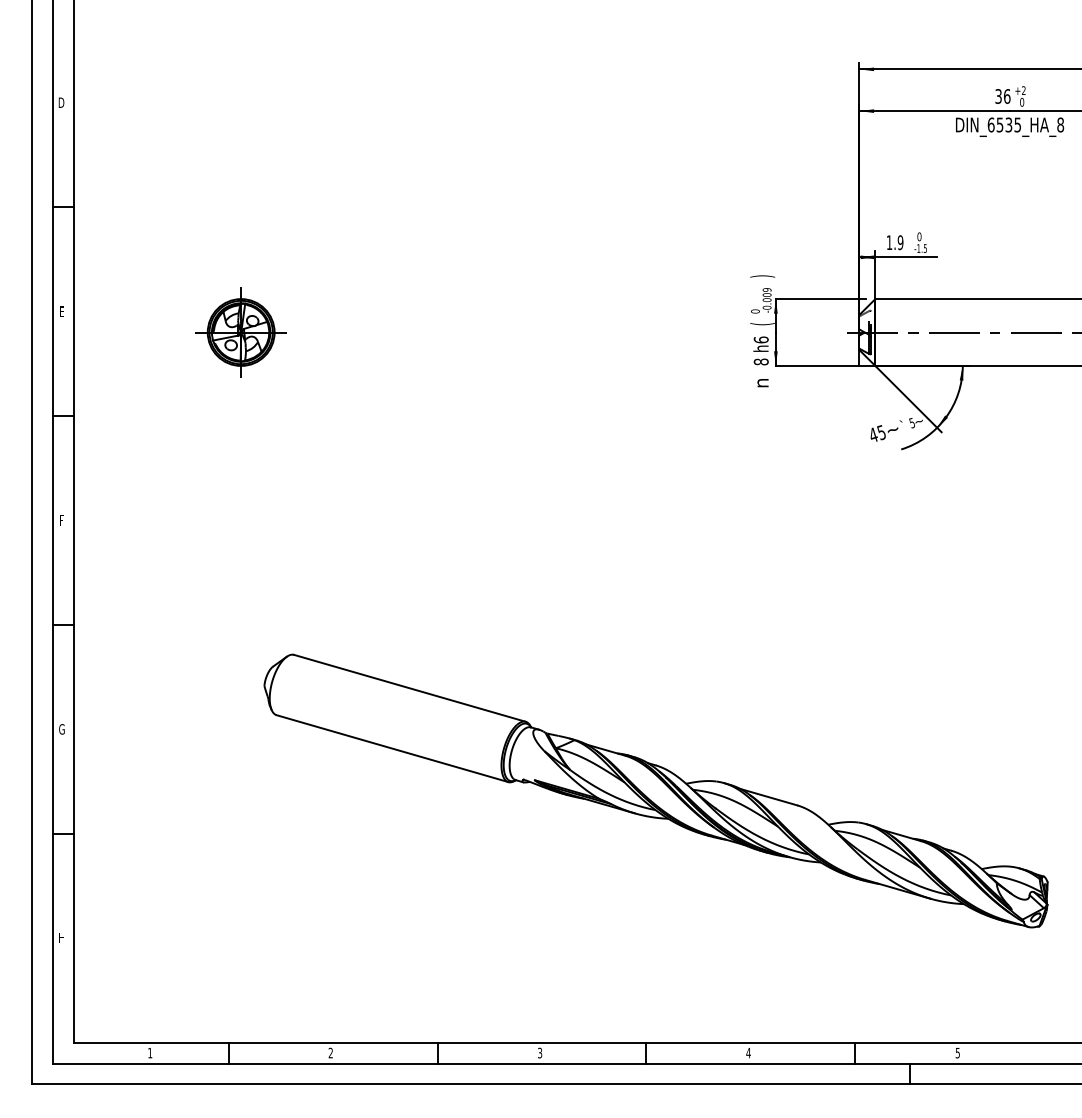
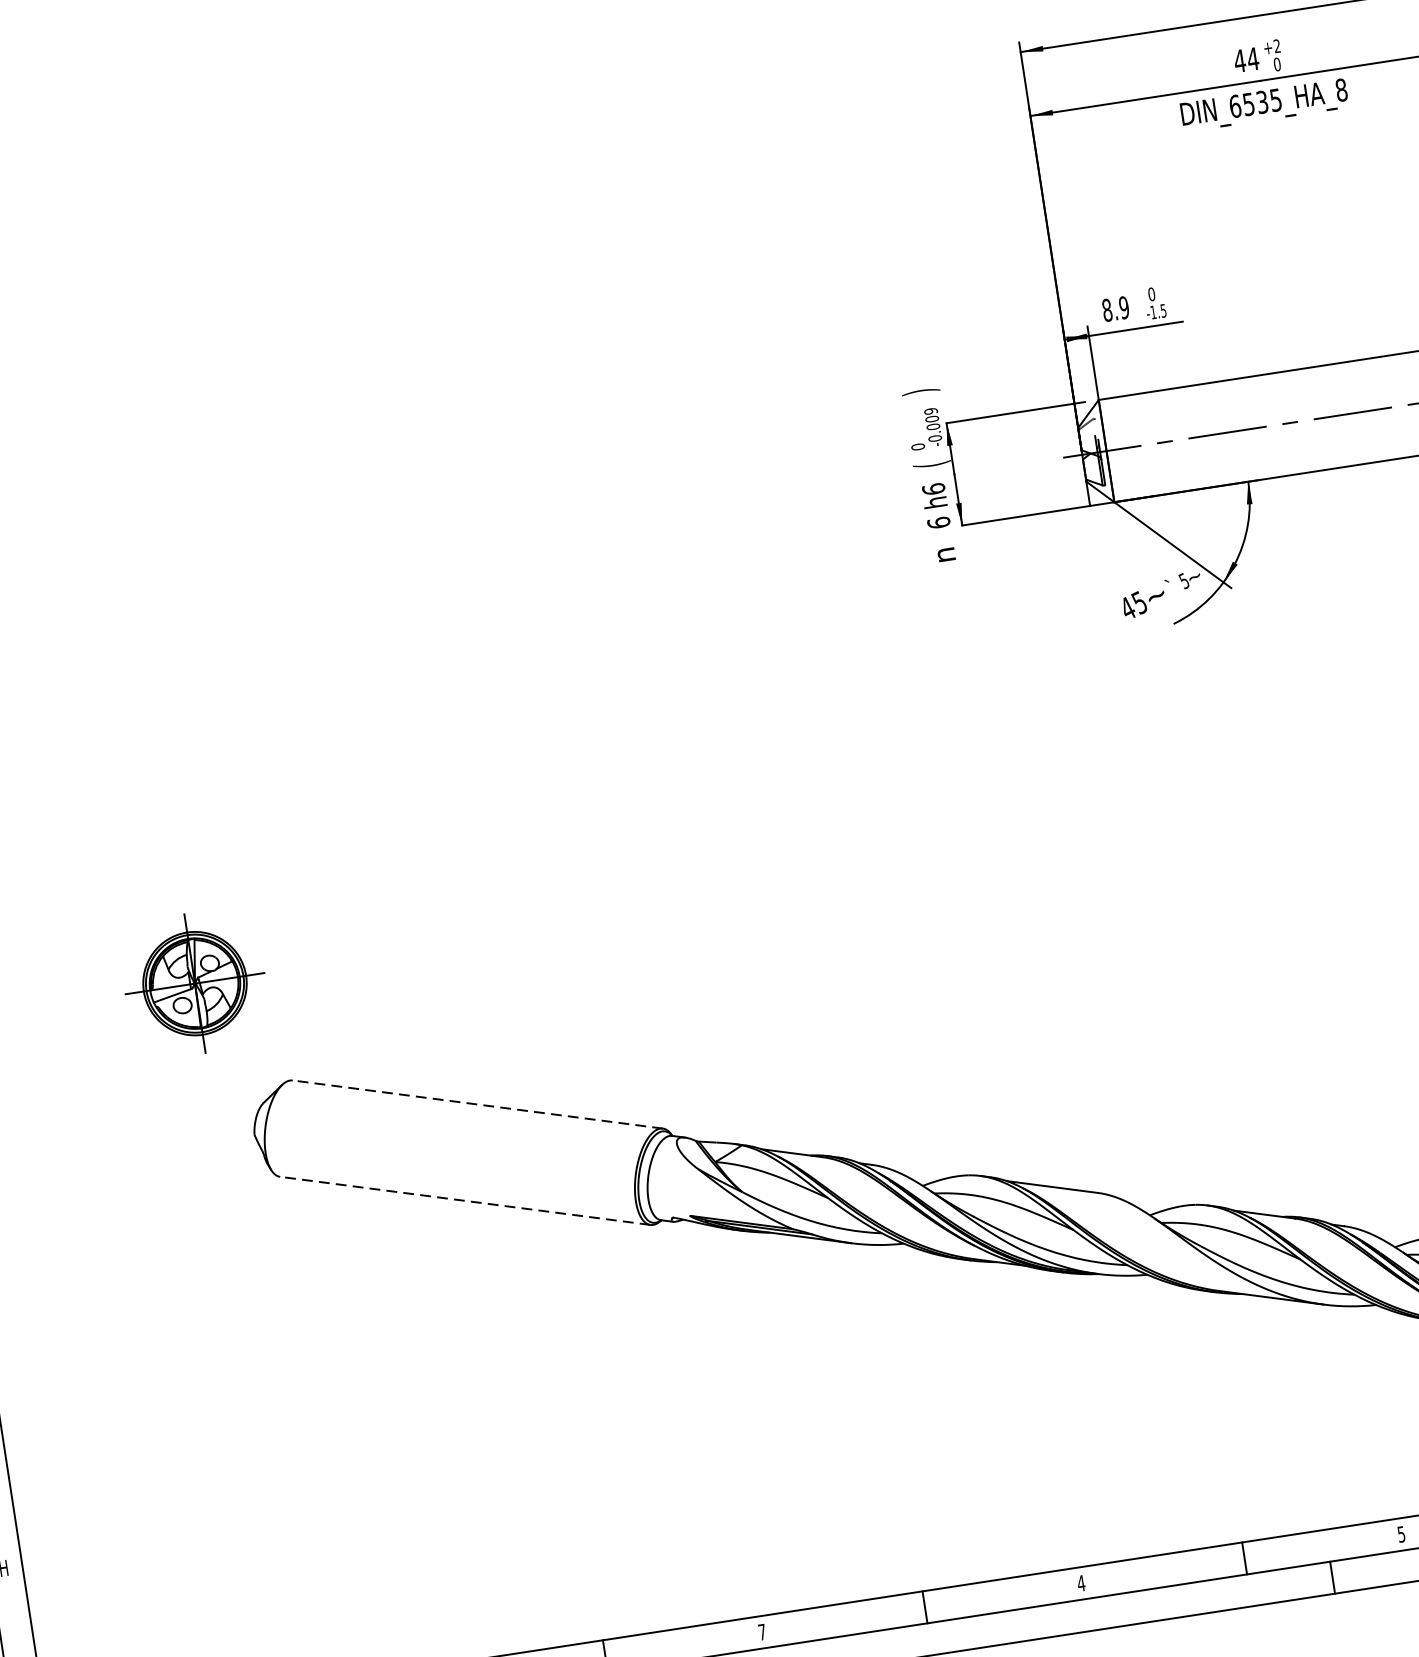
text: (1002, 96) -> (1245, 60), 36 -> 44
text: (889, 242) -> (1107, 310), 1.9 -> 8.9
part: (240, 332) -> (193, 983), moved
text: (760, 361) -> (937, 522), 8 -> 6
line: (410, 688) -> (478, 1104), solid -> dashed
line: (392, 748) -> (465, 1200), solid -> dashed
text: (540, 1052) -> (762, 1631), 3 -> 7

